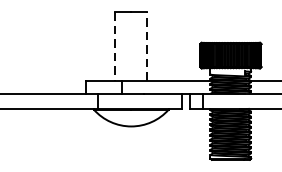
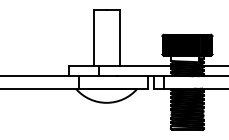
line: (115, 47) -> (93, 38), dashed -> solid
line: (147, 47) -> (119, 38), dashed -> solid

